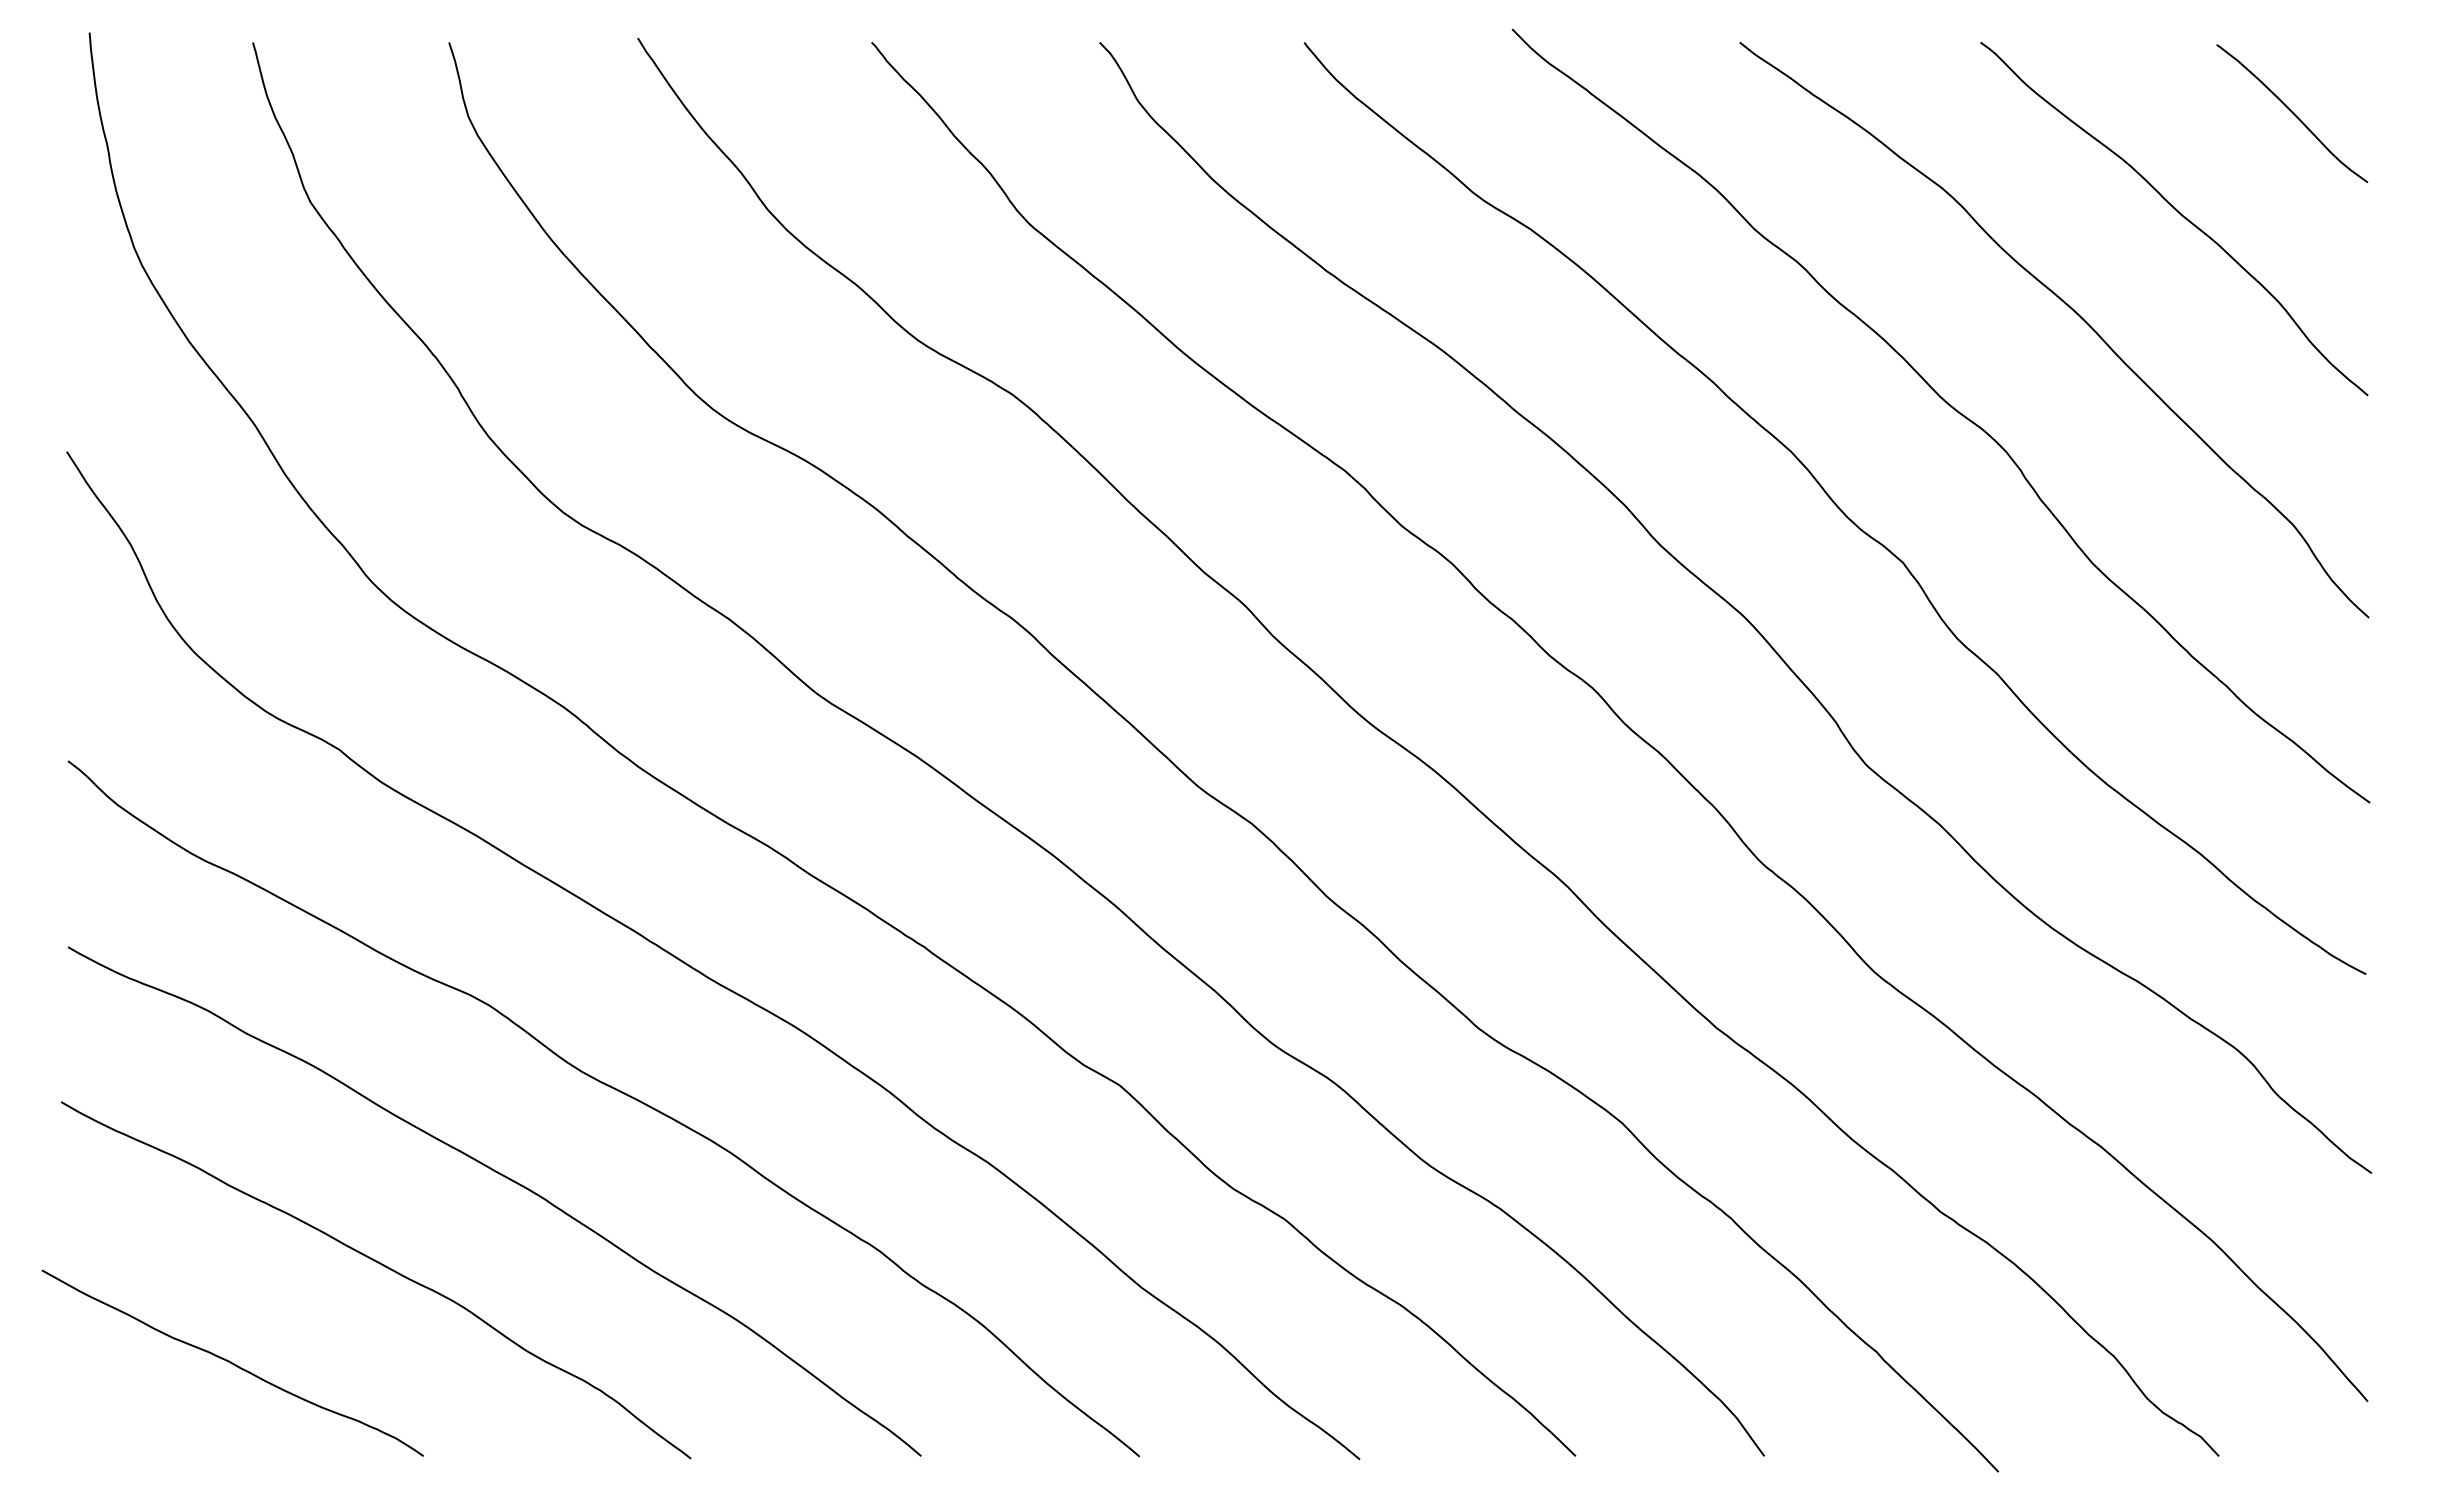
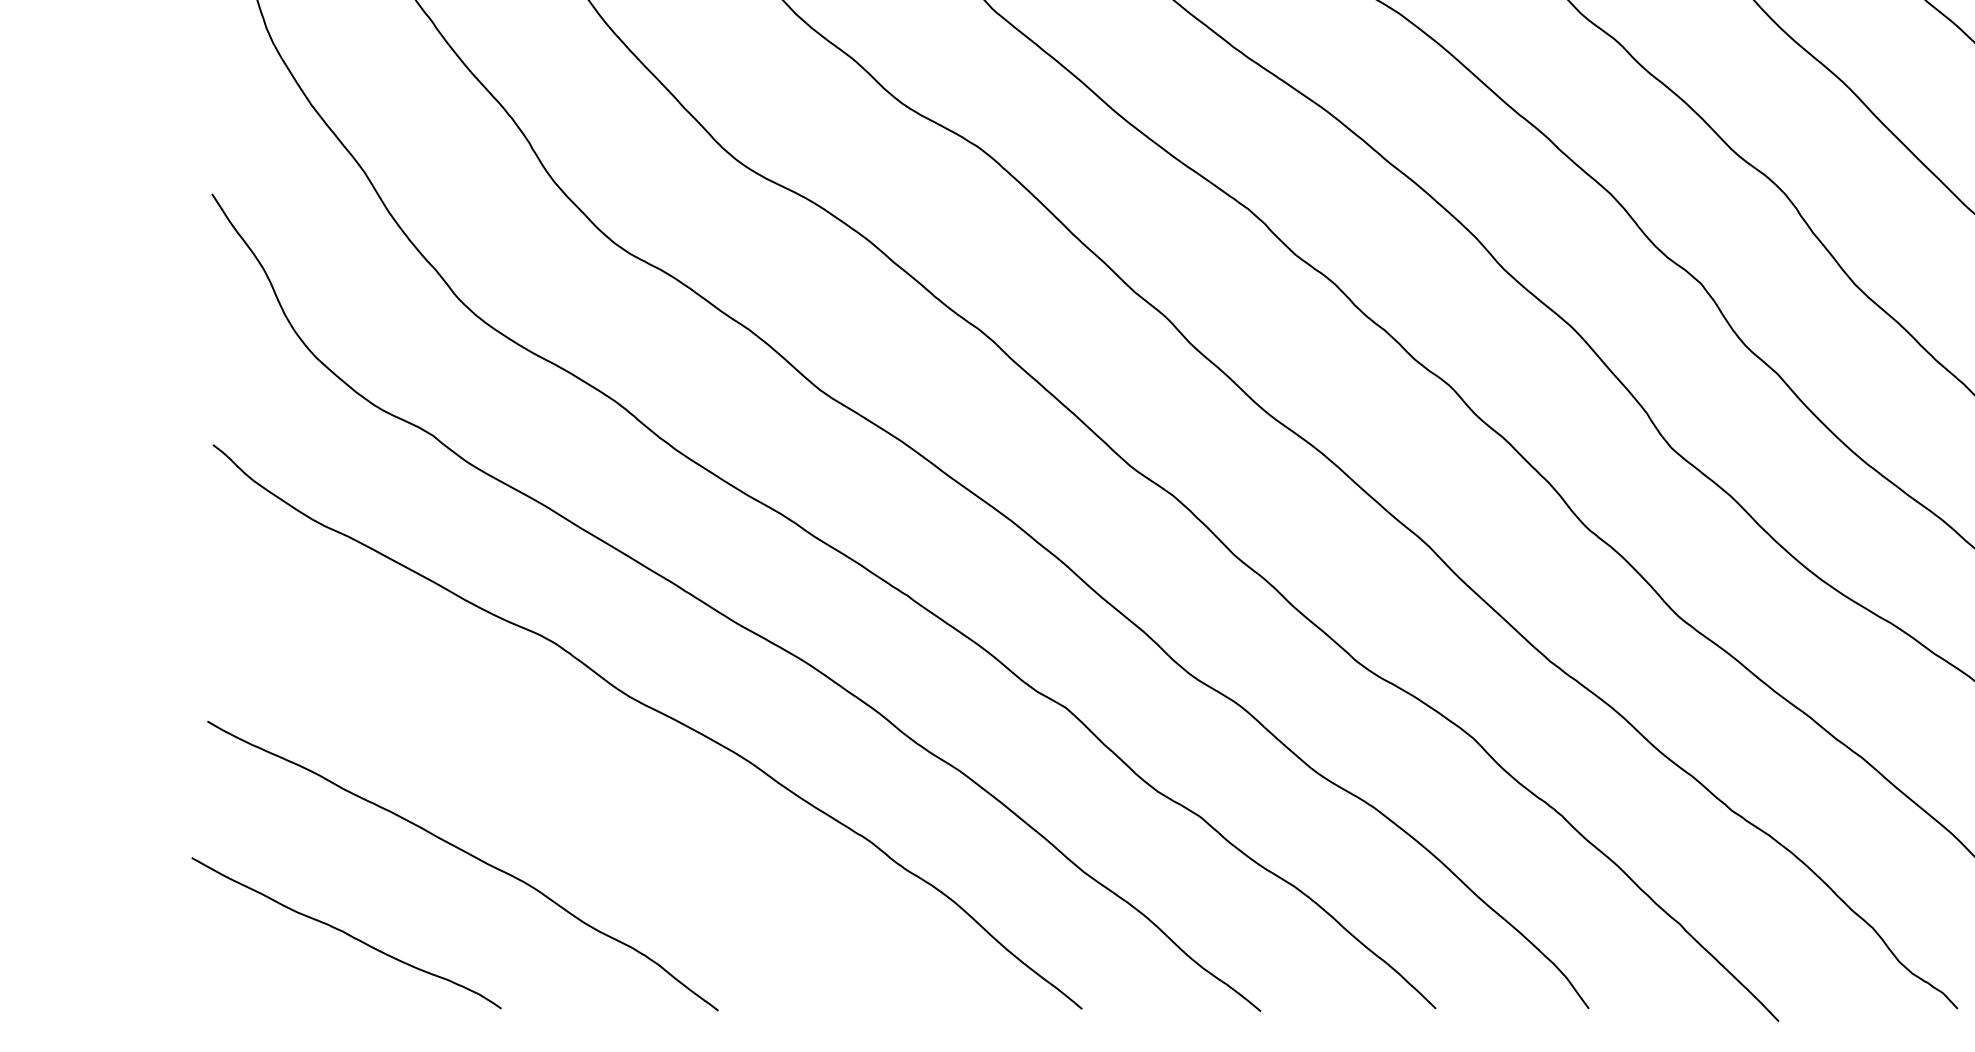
curve: (506, 1178) -> (568, 783), removed

